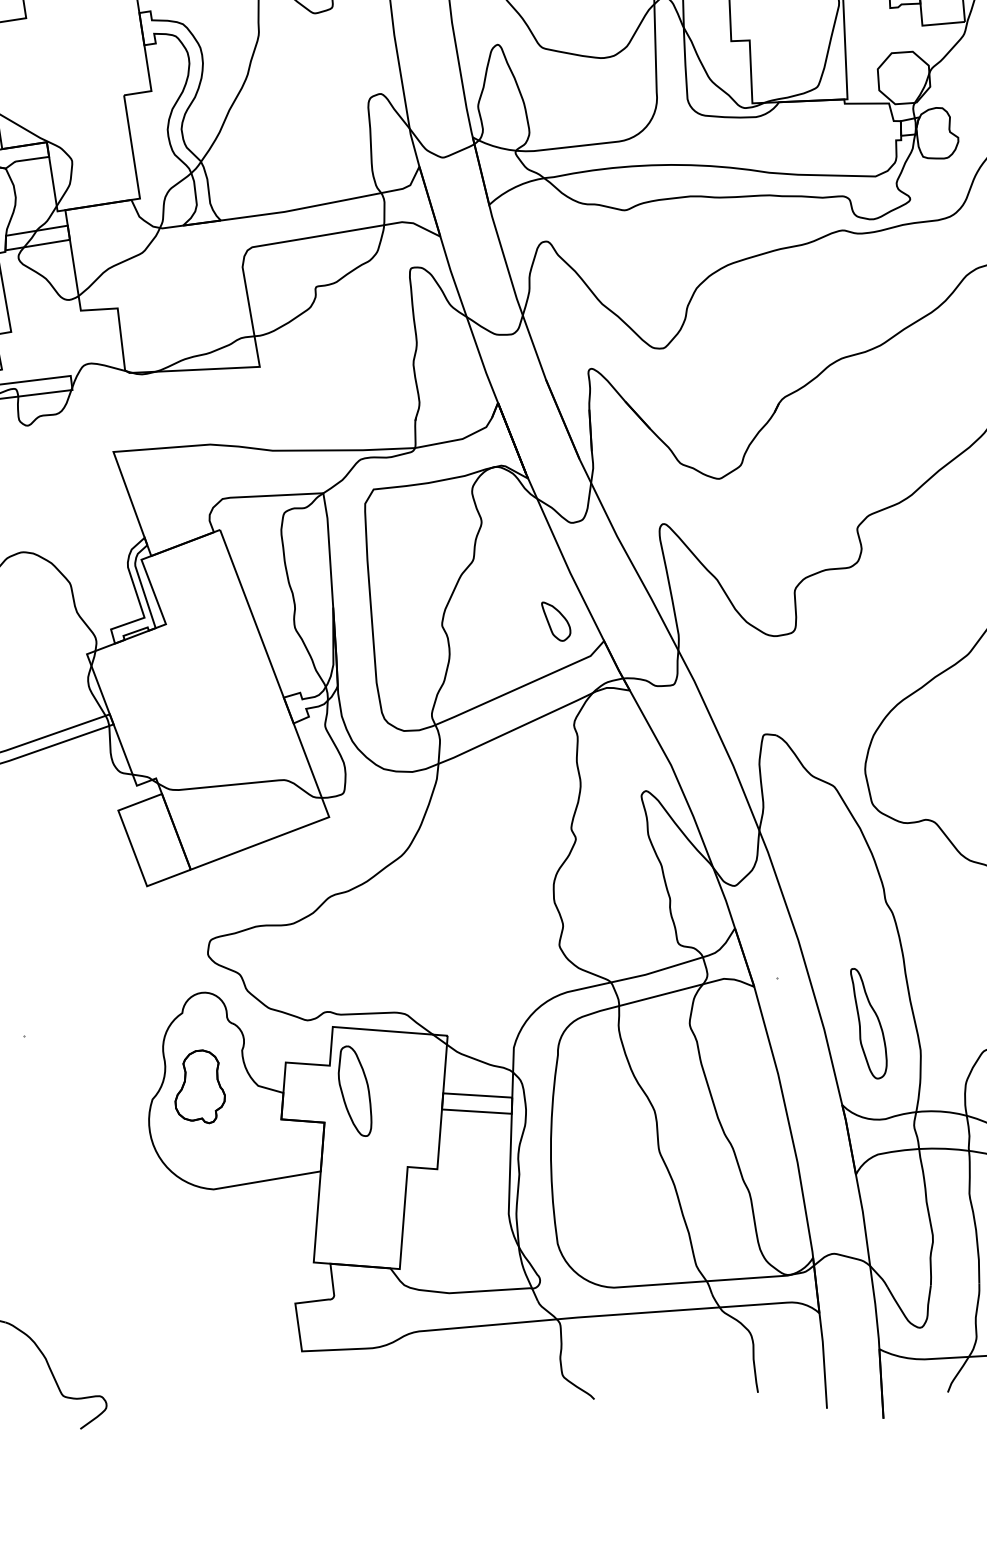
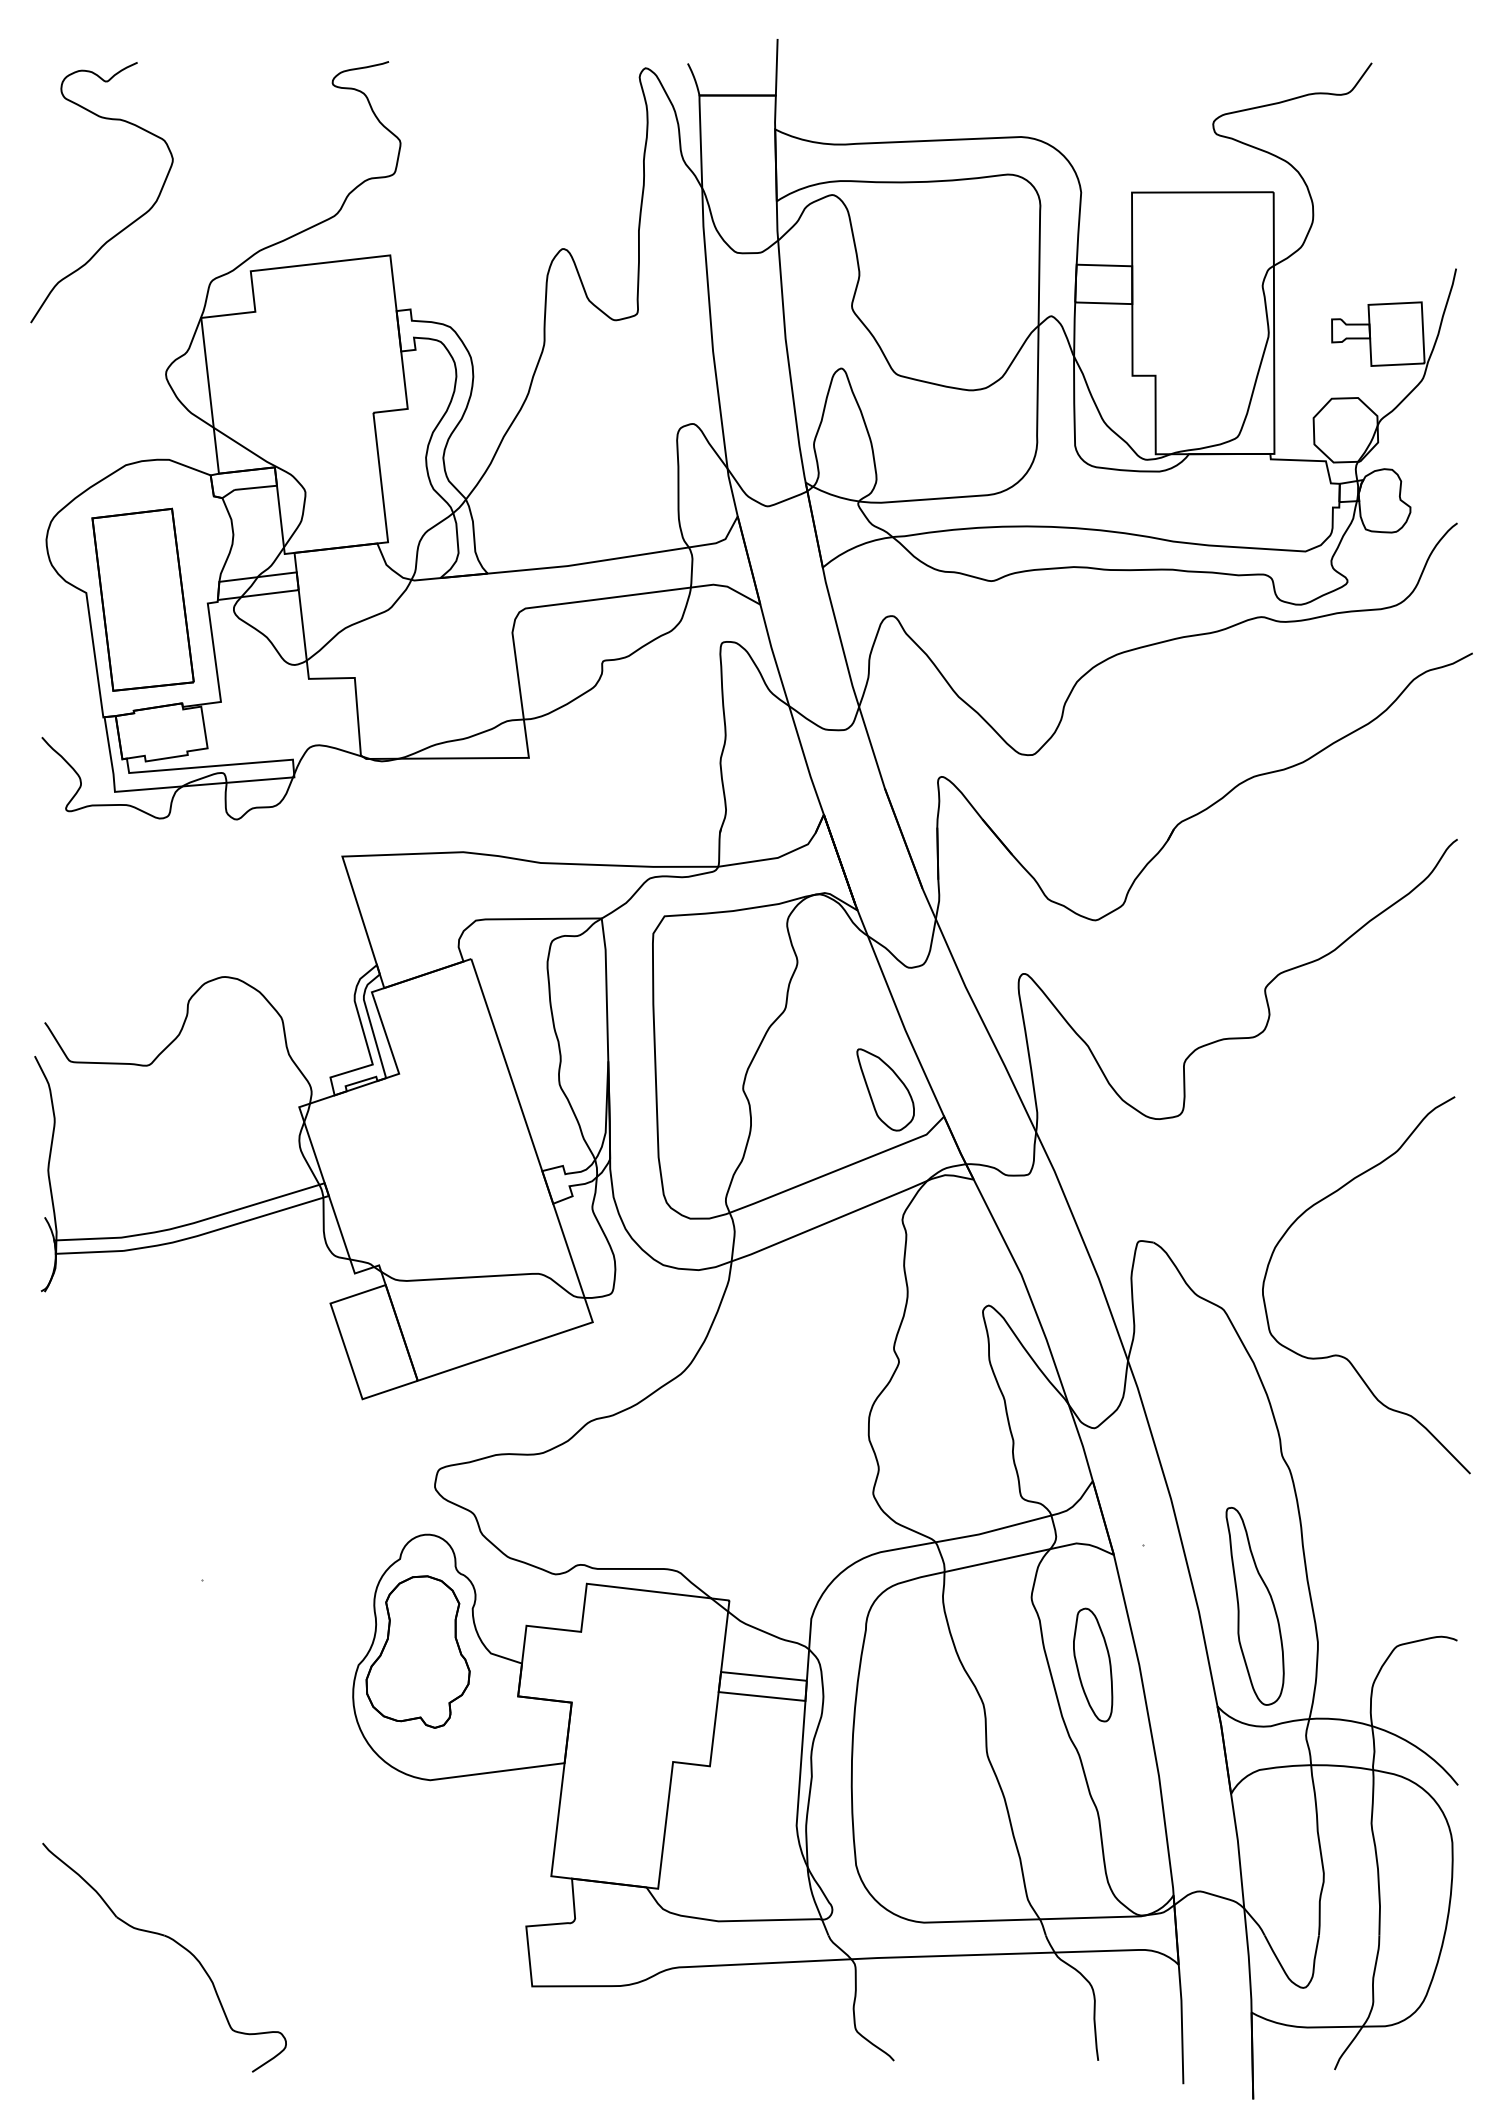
part: (556, 621) -> (885, 1089), size x1.67
part: (868, 1023) -> (1254, 1606), size x1.43
part: (199, 1086) -> (417, 1651), size x1.67
part: (355, 1090) -> (1093, 1664), moved

